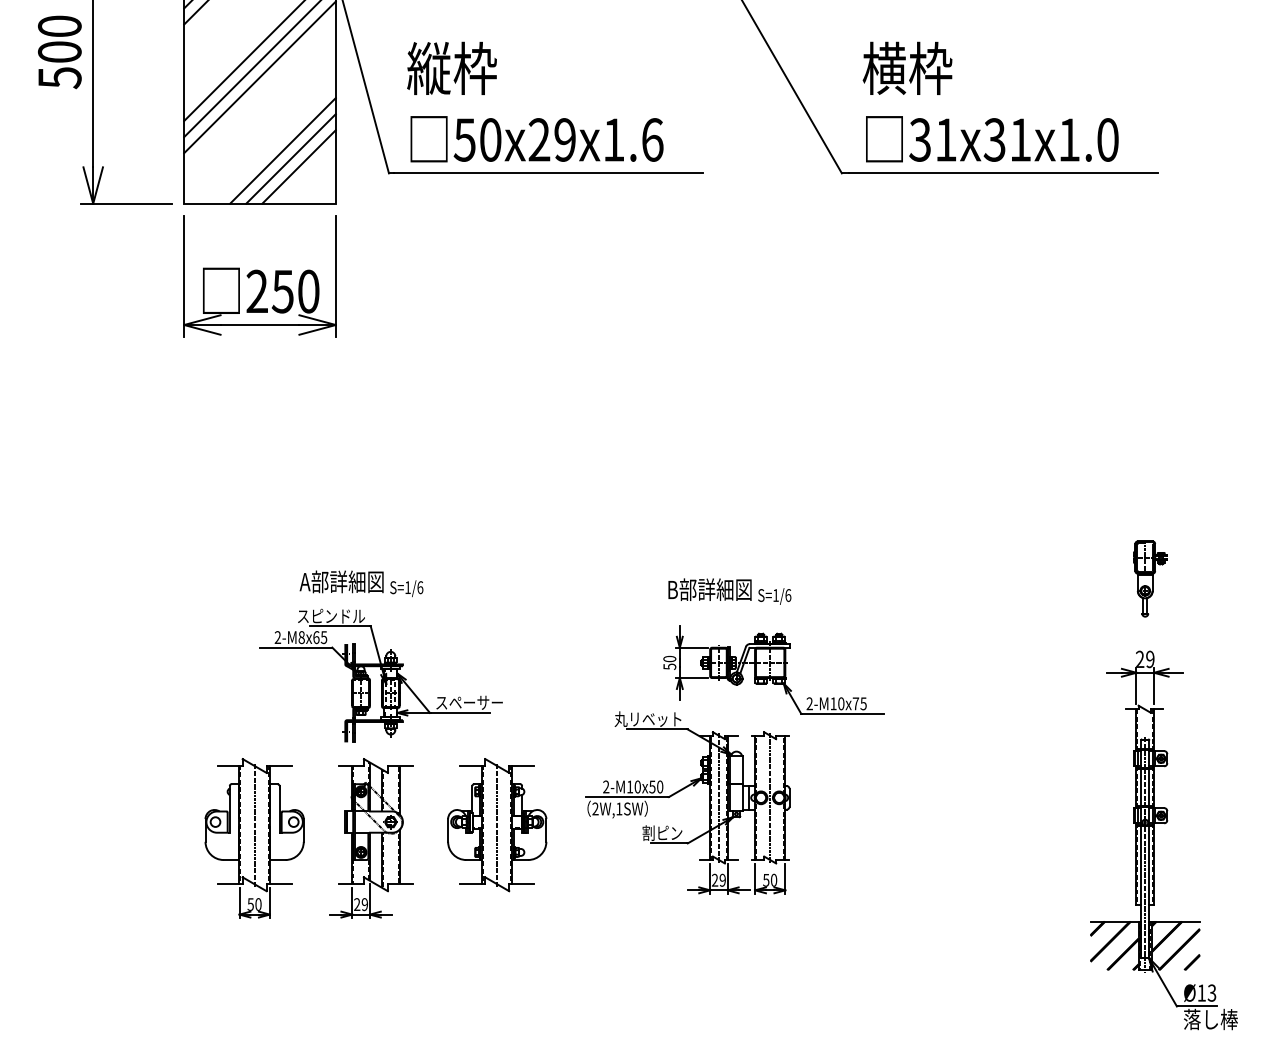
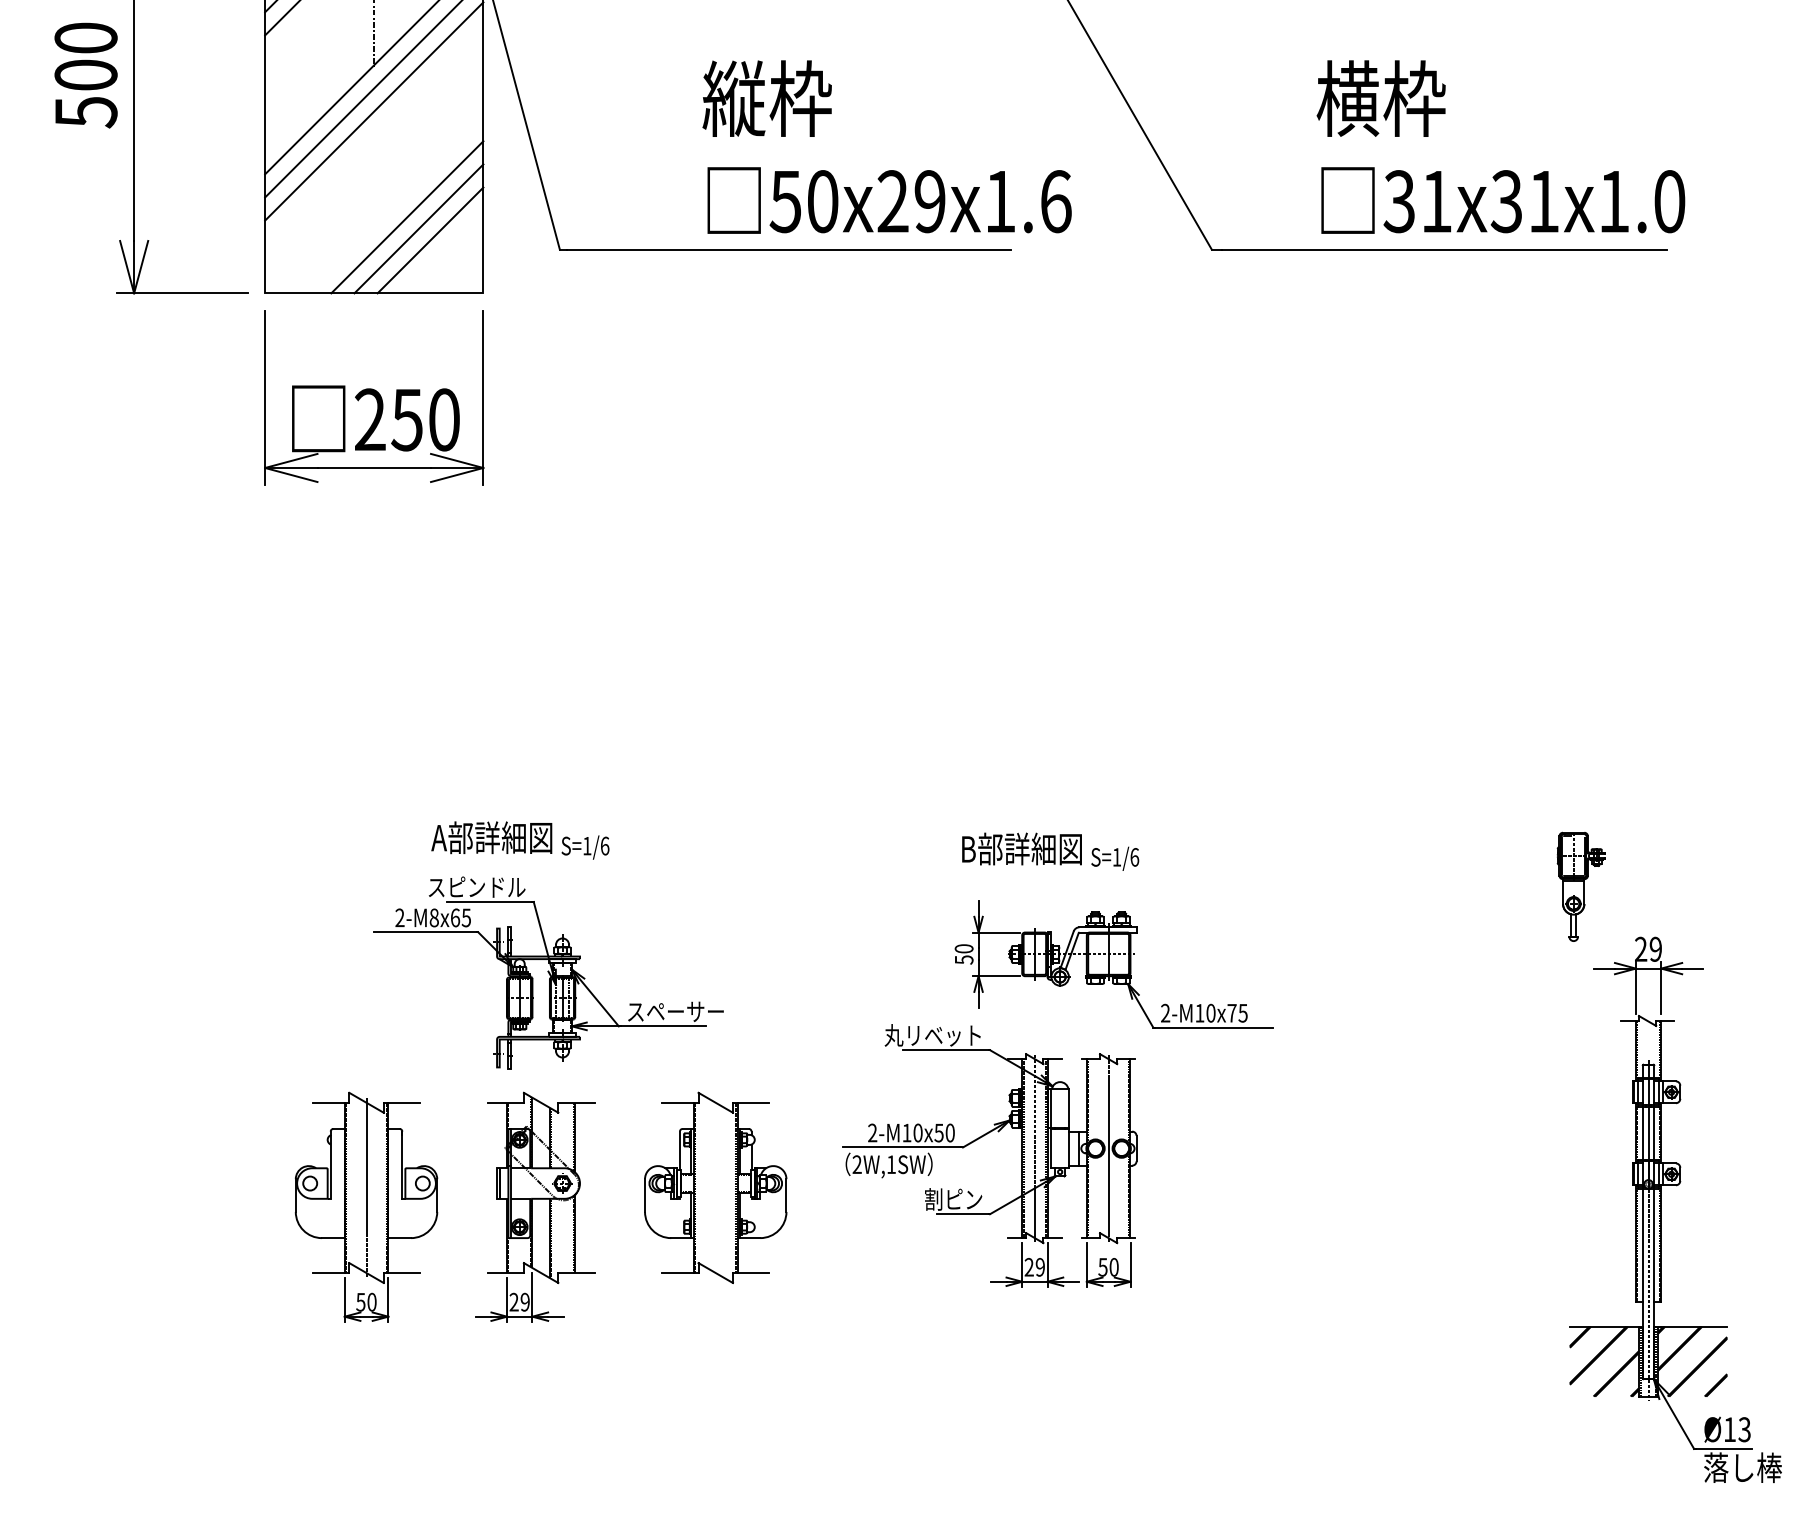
text: (535, 101) -> (887, 146), moved
text: (990, 101) -> (1500, 146), moved
part: (1150, 578) -> (1581, 886), moved
line: (497, 824) -> (716, 1186), removed

